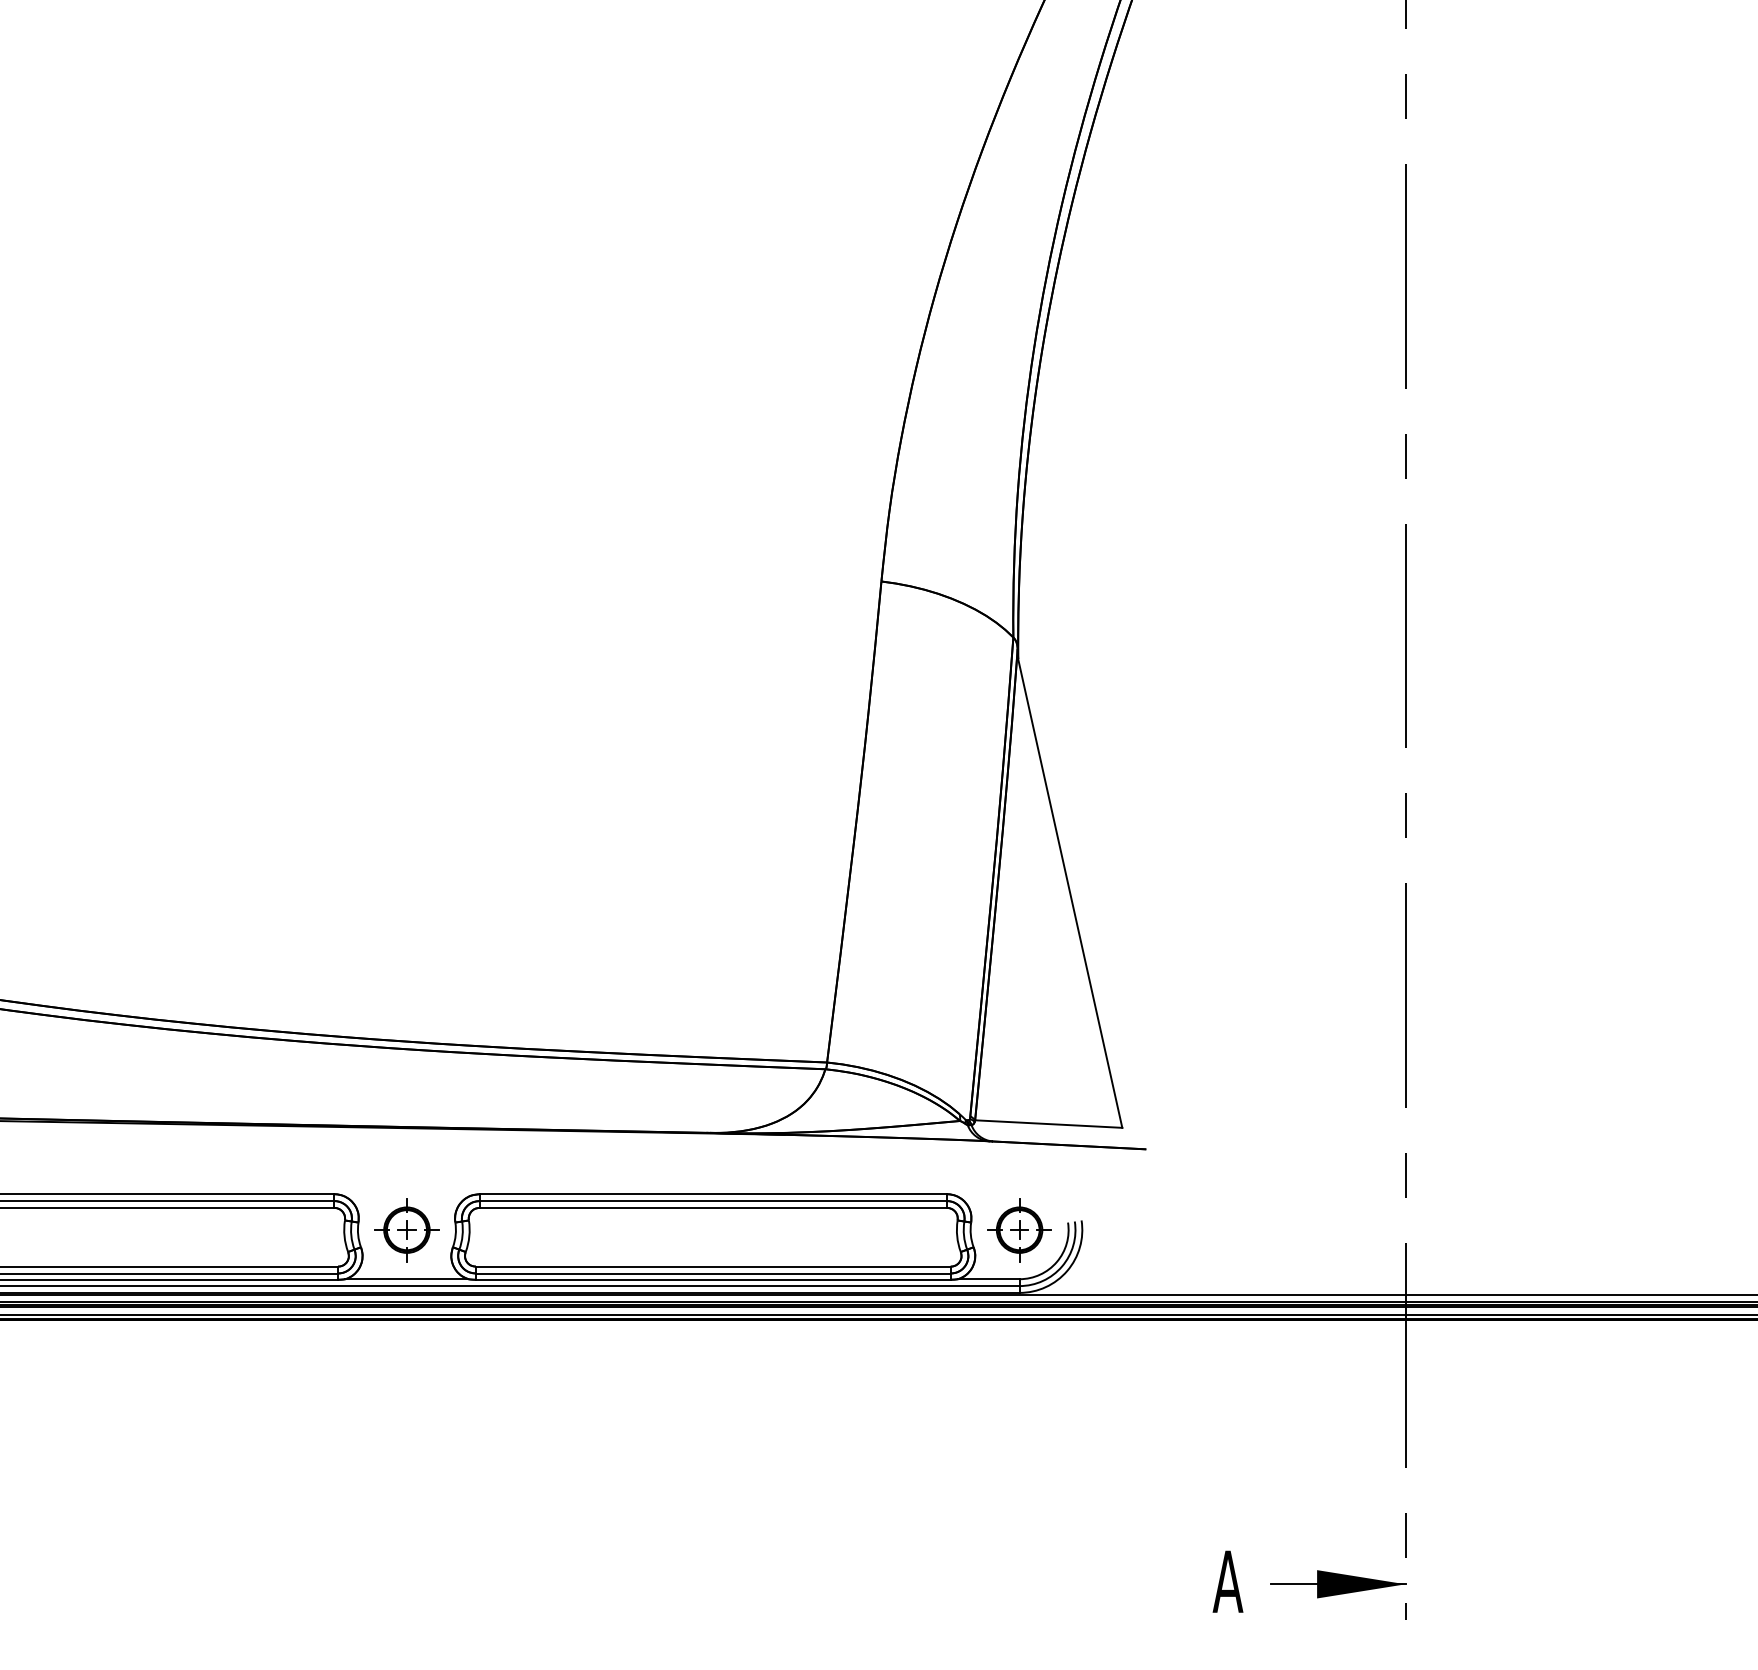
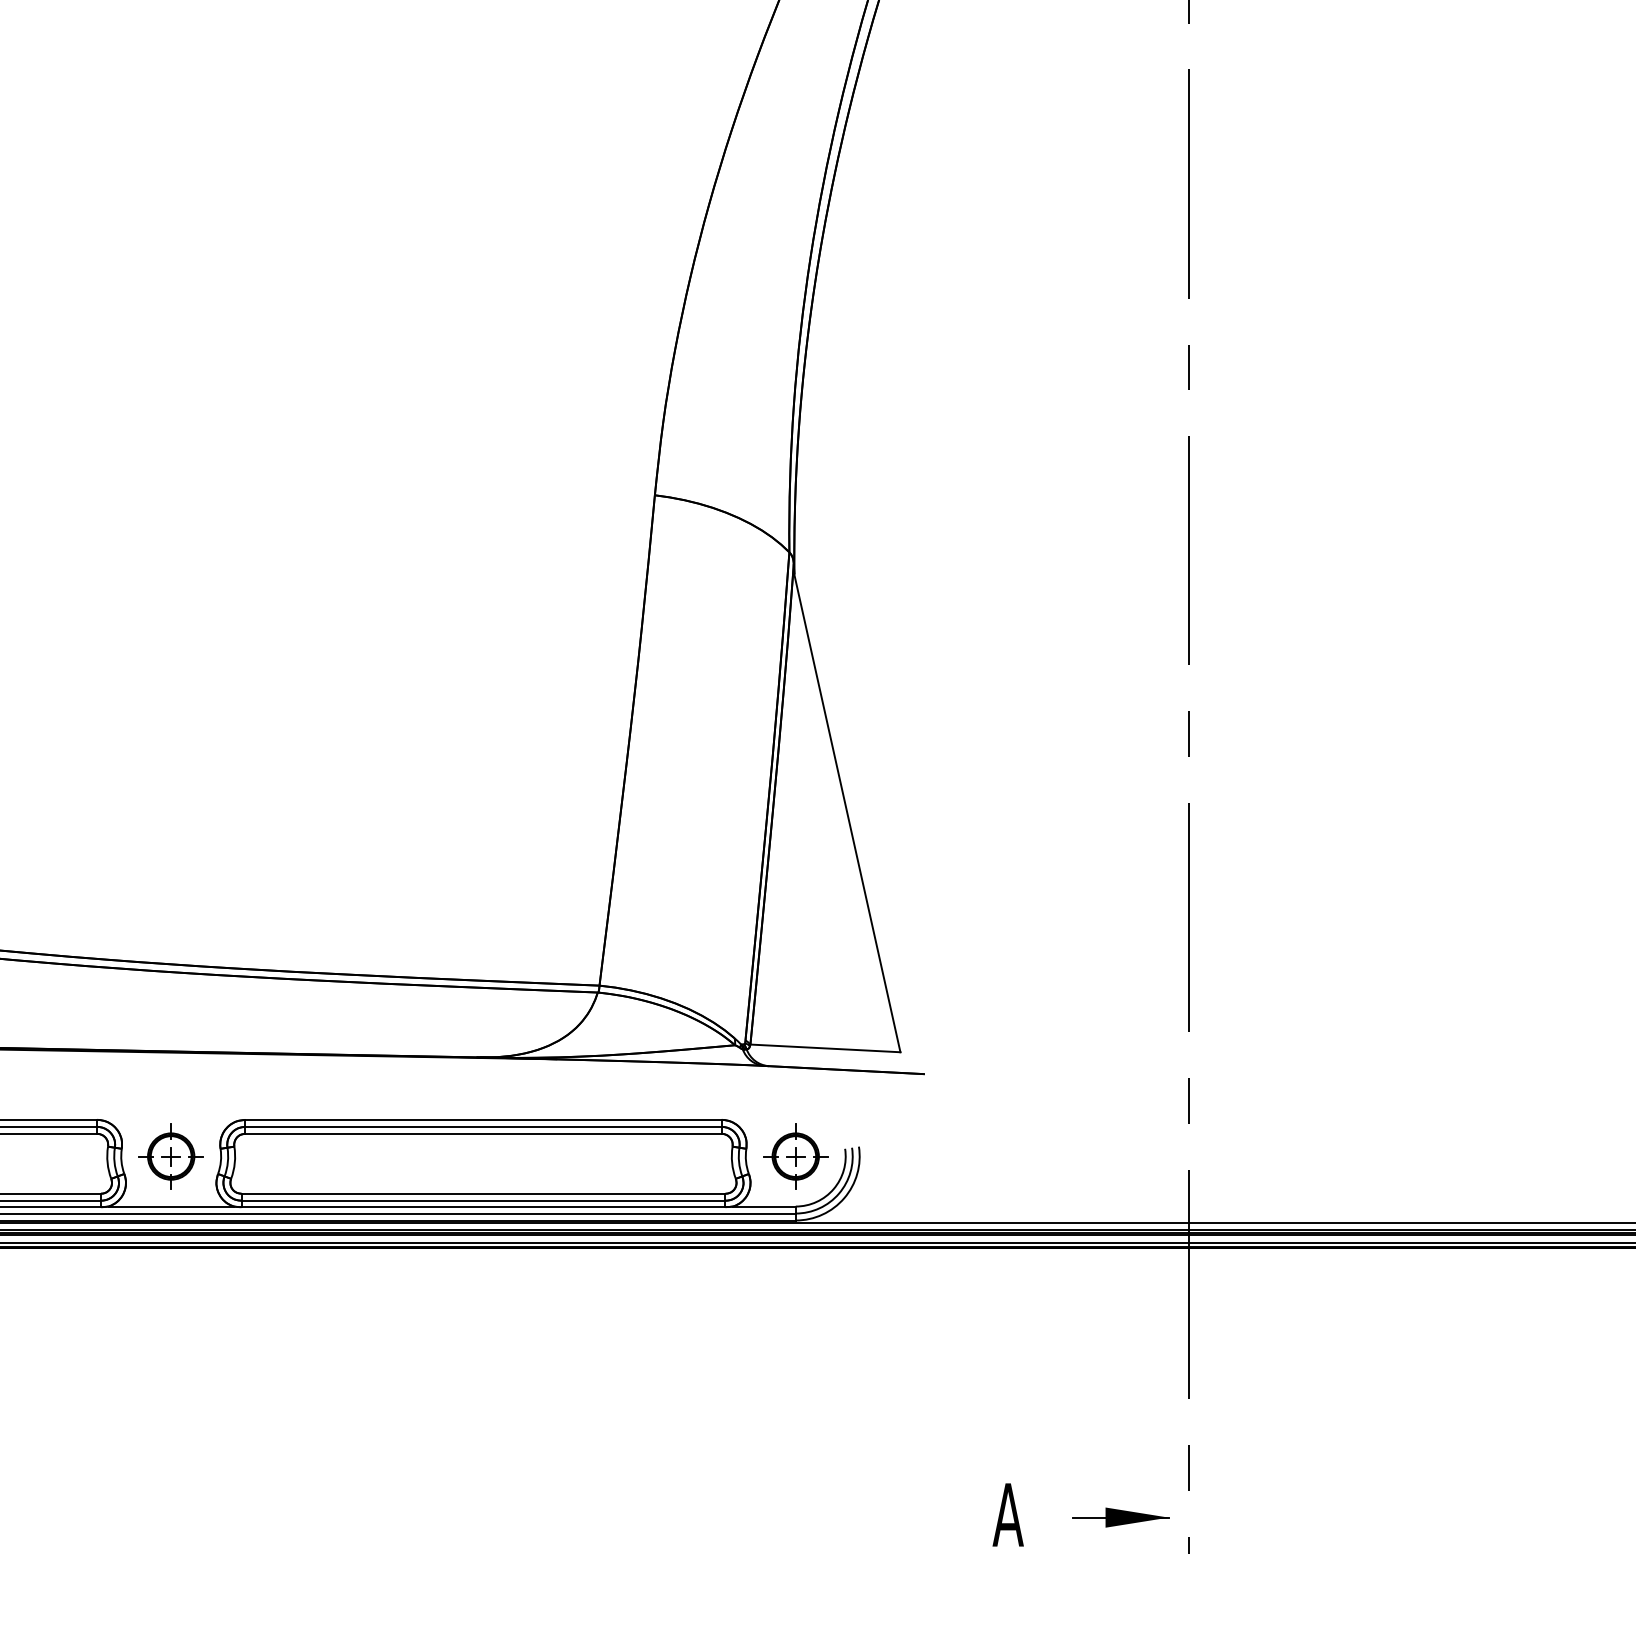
part: (1338, 1584) -> (1120, 1517), size x0.7

